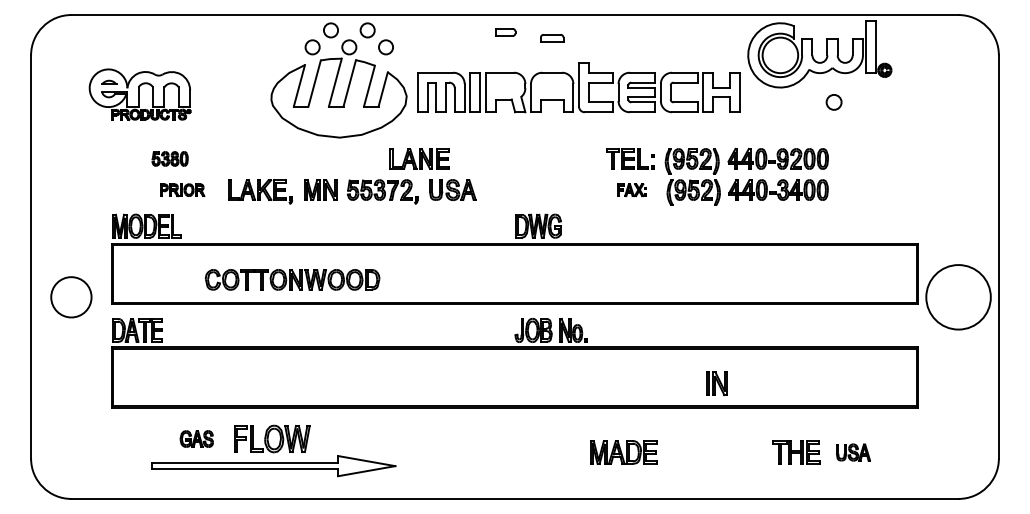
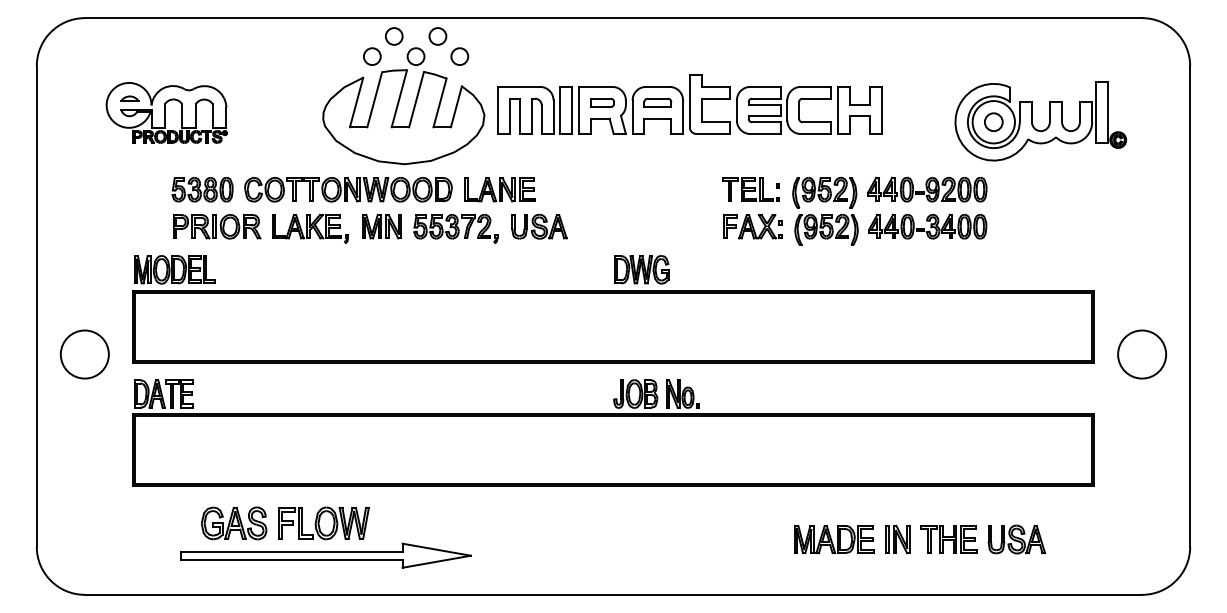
part: (505, 32) -> (602, 102), moved
part: (551, 37) -> (657, 102), moved
part: (813, 57) -> (1033, 124), moved
part: (170, 158) -> (202, 189), size x1.43
part: (182, 189) -> (217, 226), size x1.67
part: (631, 189) -> (752, 226), size x1.67
part: (292, 279) -> (348, 189), moved
circle: (958, 297) -> (1142, 354), size x0.62
part: (716, 383) -> (897, 539), moved
part: (196, 439) -> (234, 523), size x1.67
part: (624, 452) -> (834, 539), moved
part: (853, 452) -> (1016, 539), size x1.43

